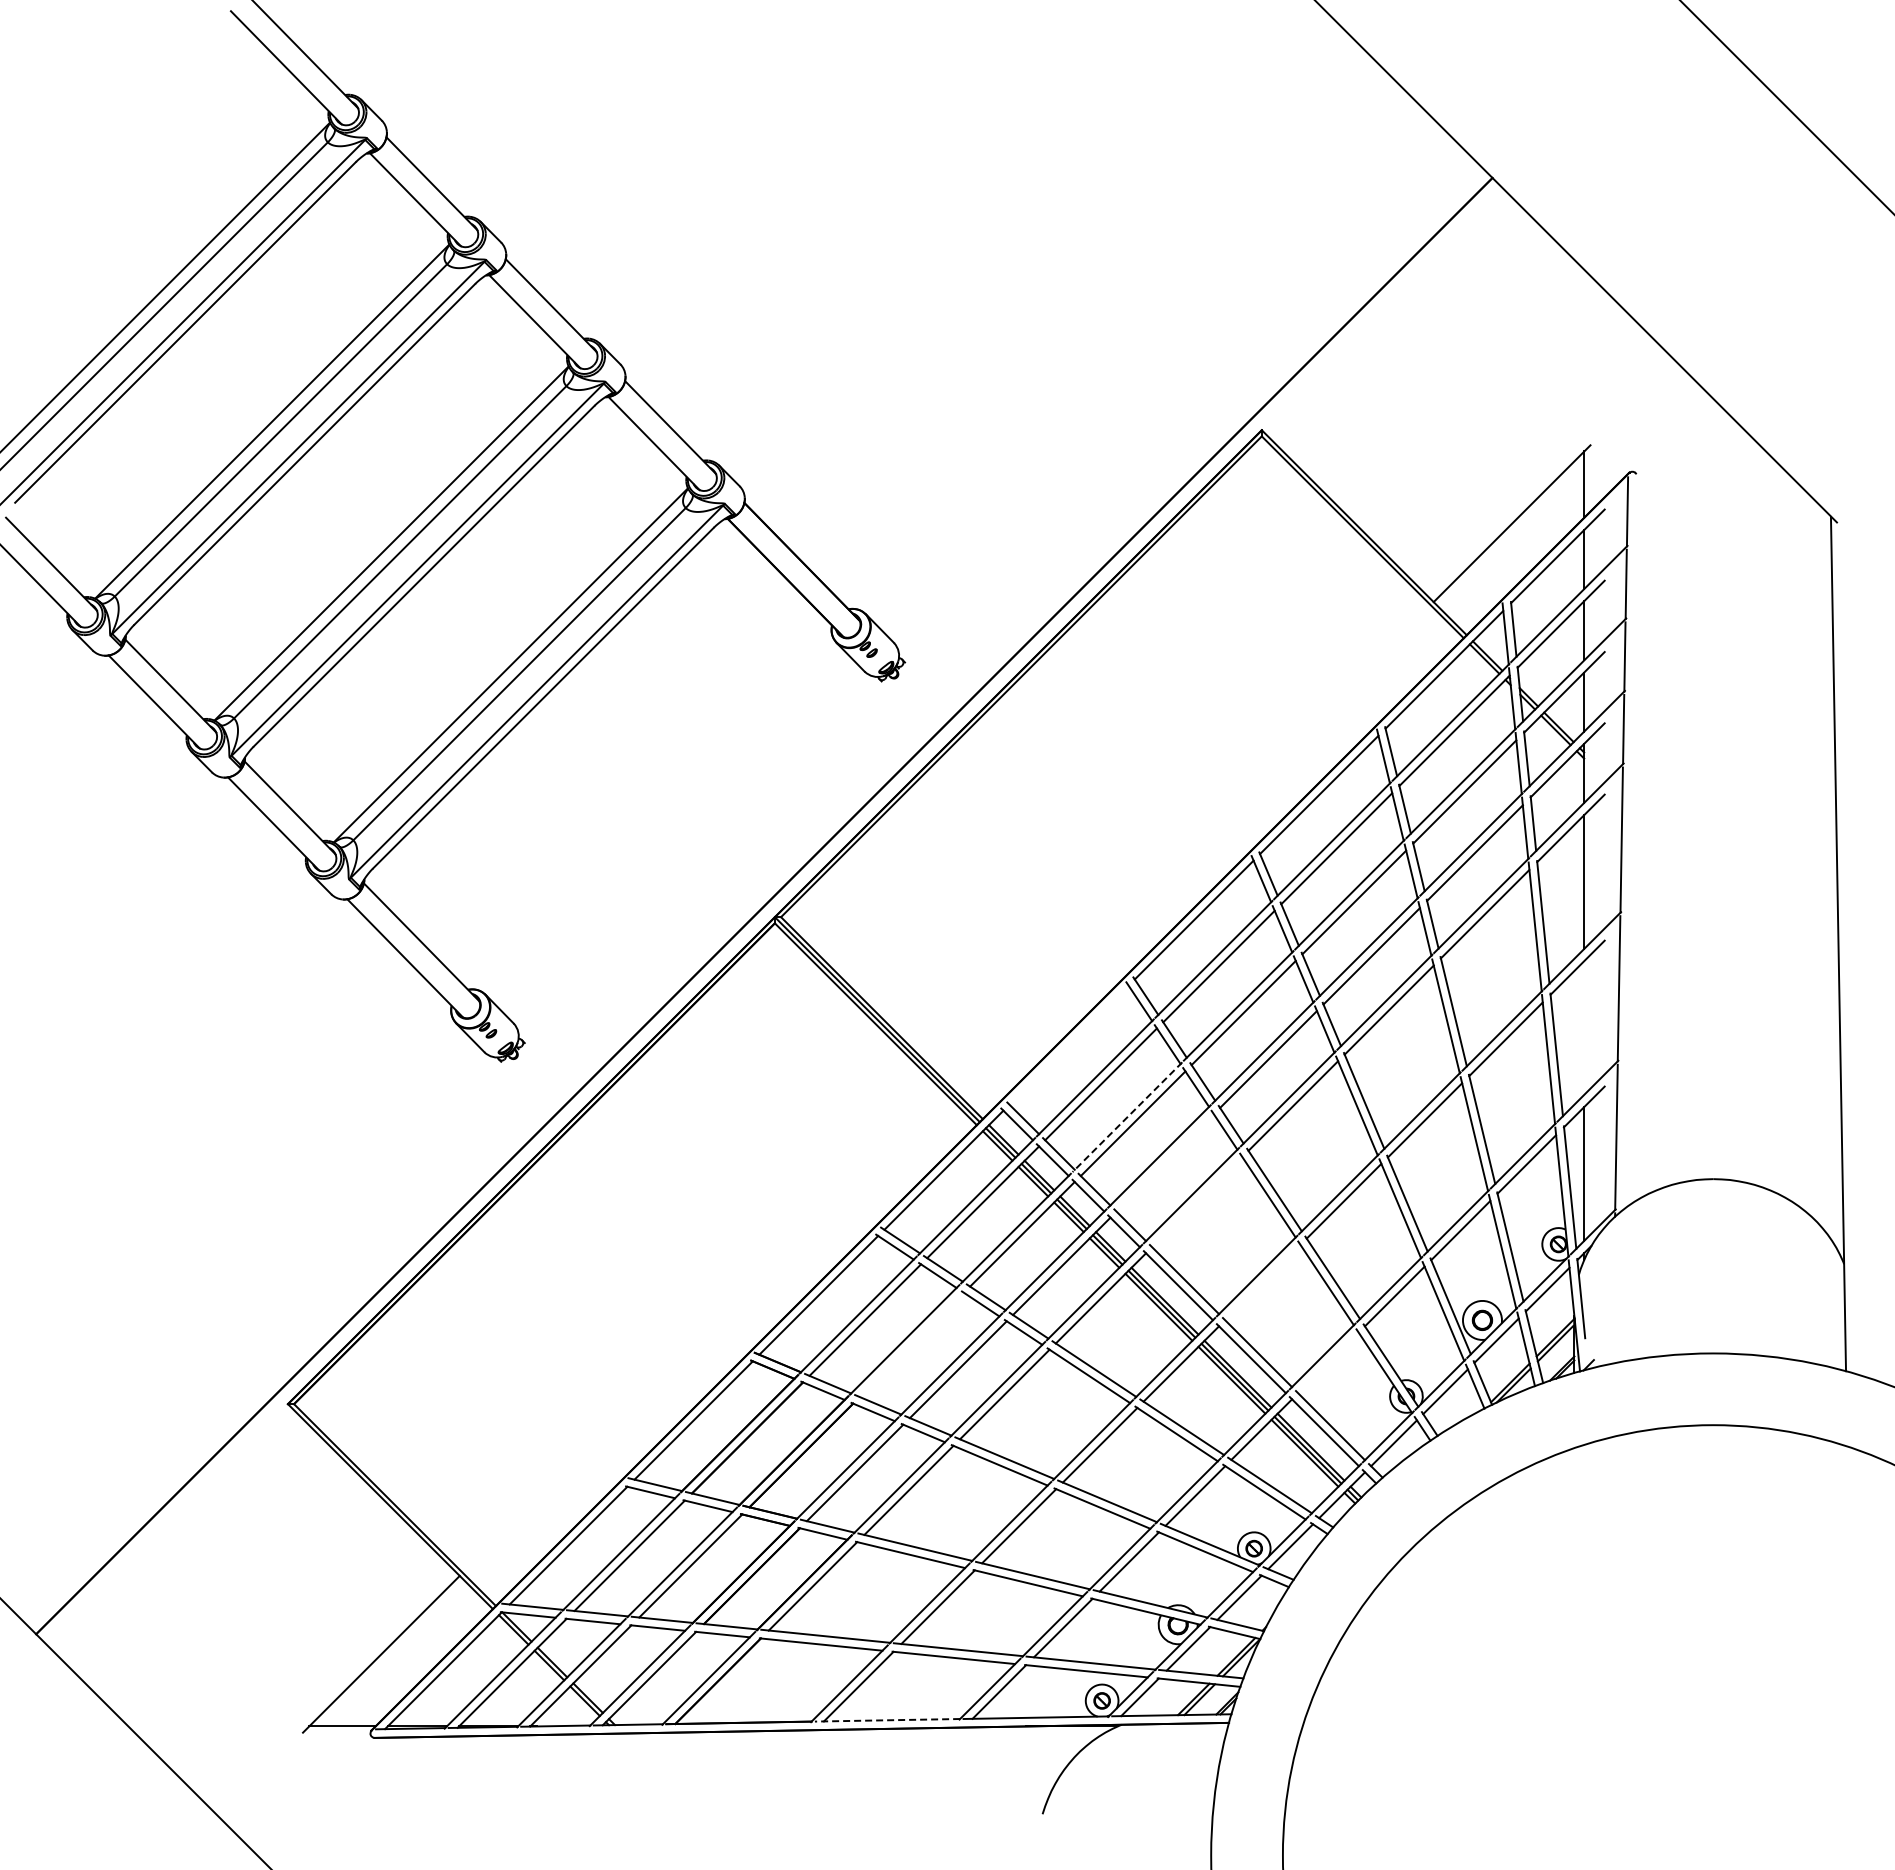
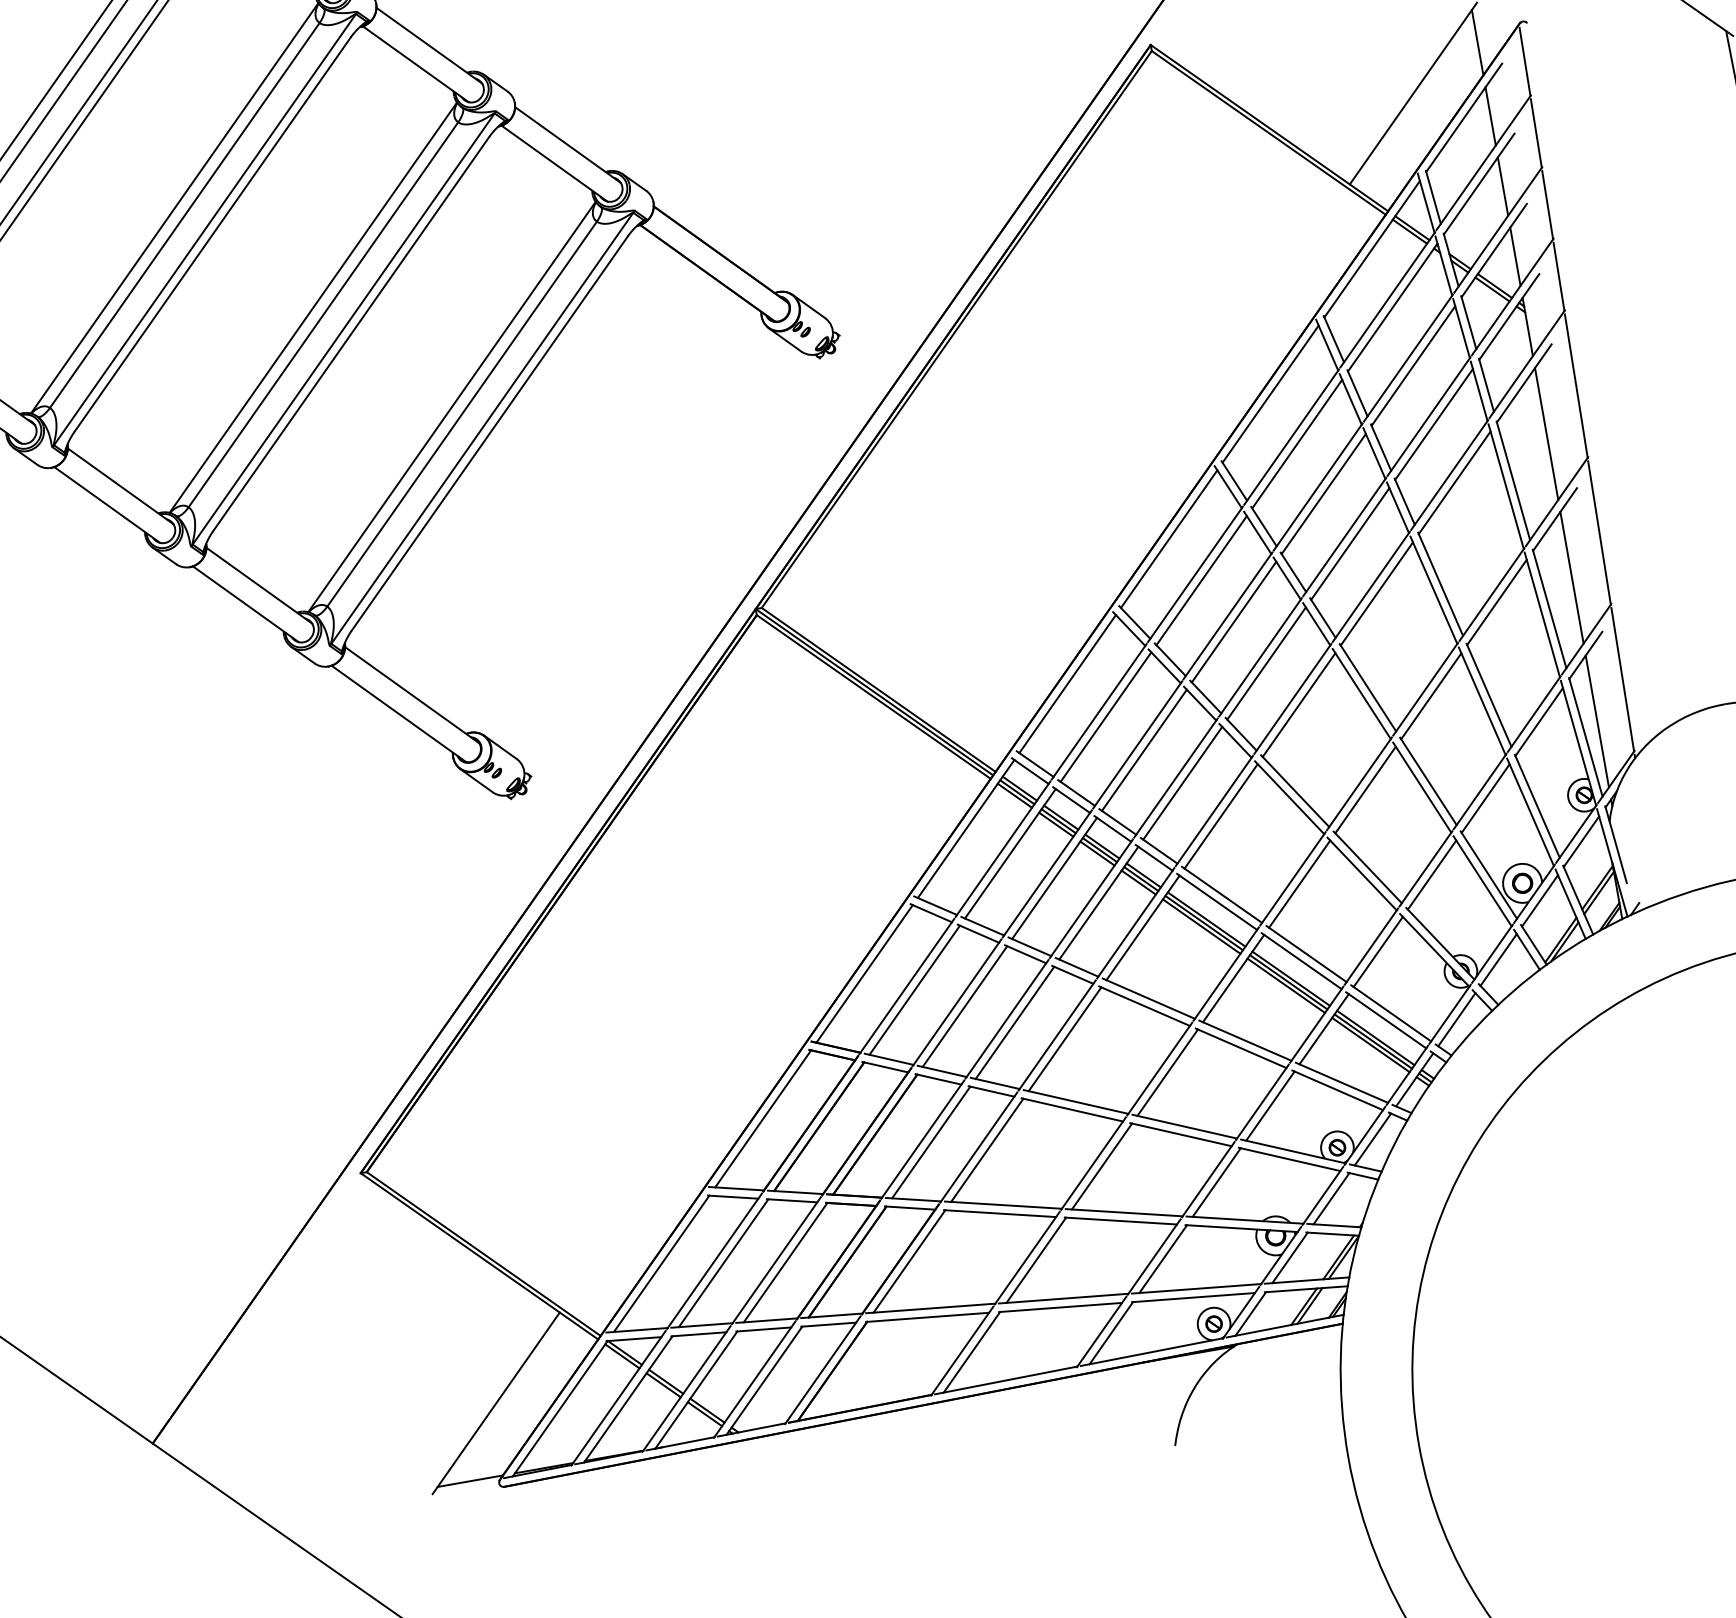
line: (1584, 1027) -> (1572, 577), added
line: (1068, 1044) -> (1066, 683), added
line: (1127, 1117) -> (1137, 745), dashed -> solid
line: (1164, 1162) -> (1182, 783), added
line: (1197, 1202) -> (1221, 816), added
line: (1262, 1282) -> (1299, 884), added
line: (911, 1344) -> (964, 1006), added
line: (1328, 1362) -> (1378, 951), added
line: (887, 1720) -> (1006, 1380), dashed -> solid

